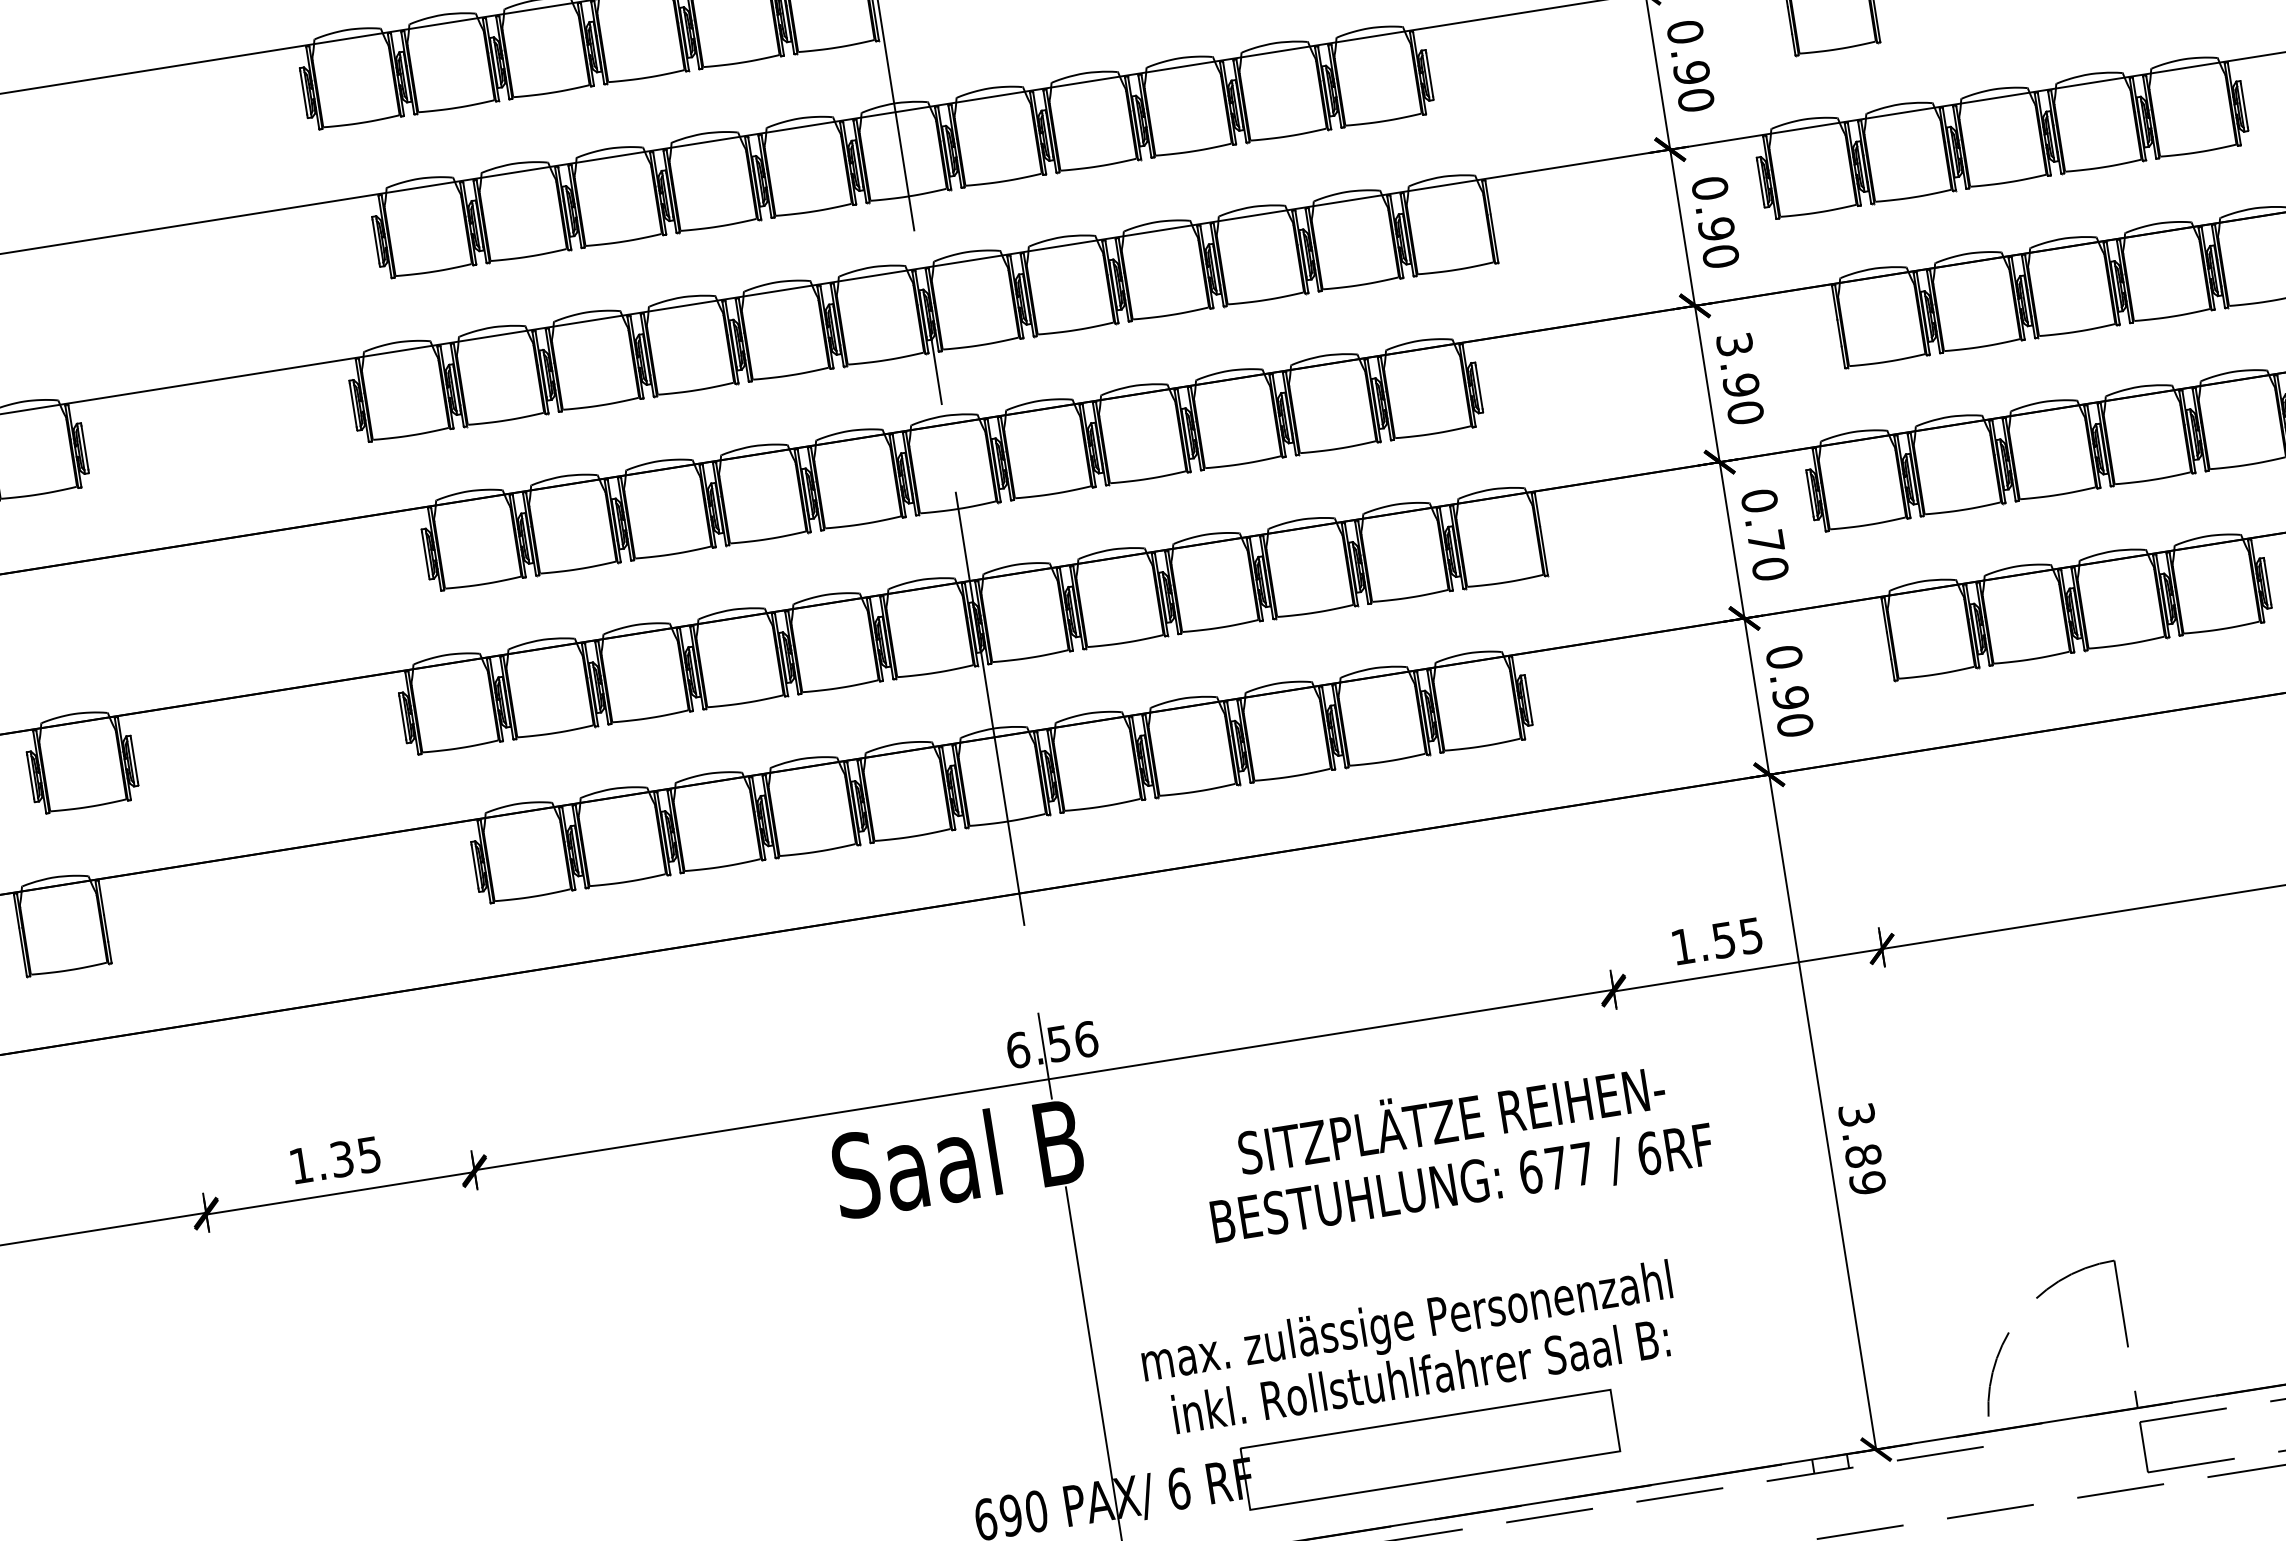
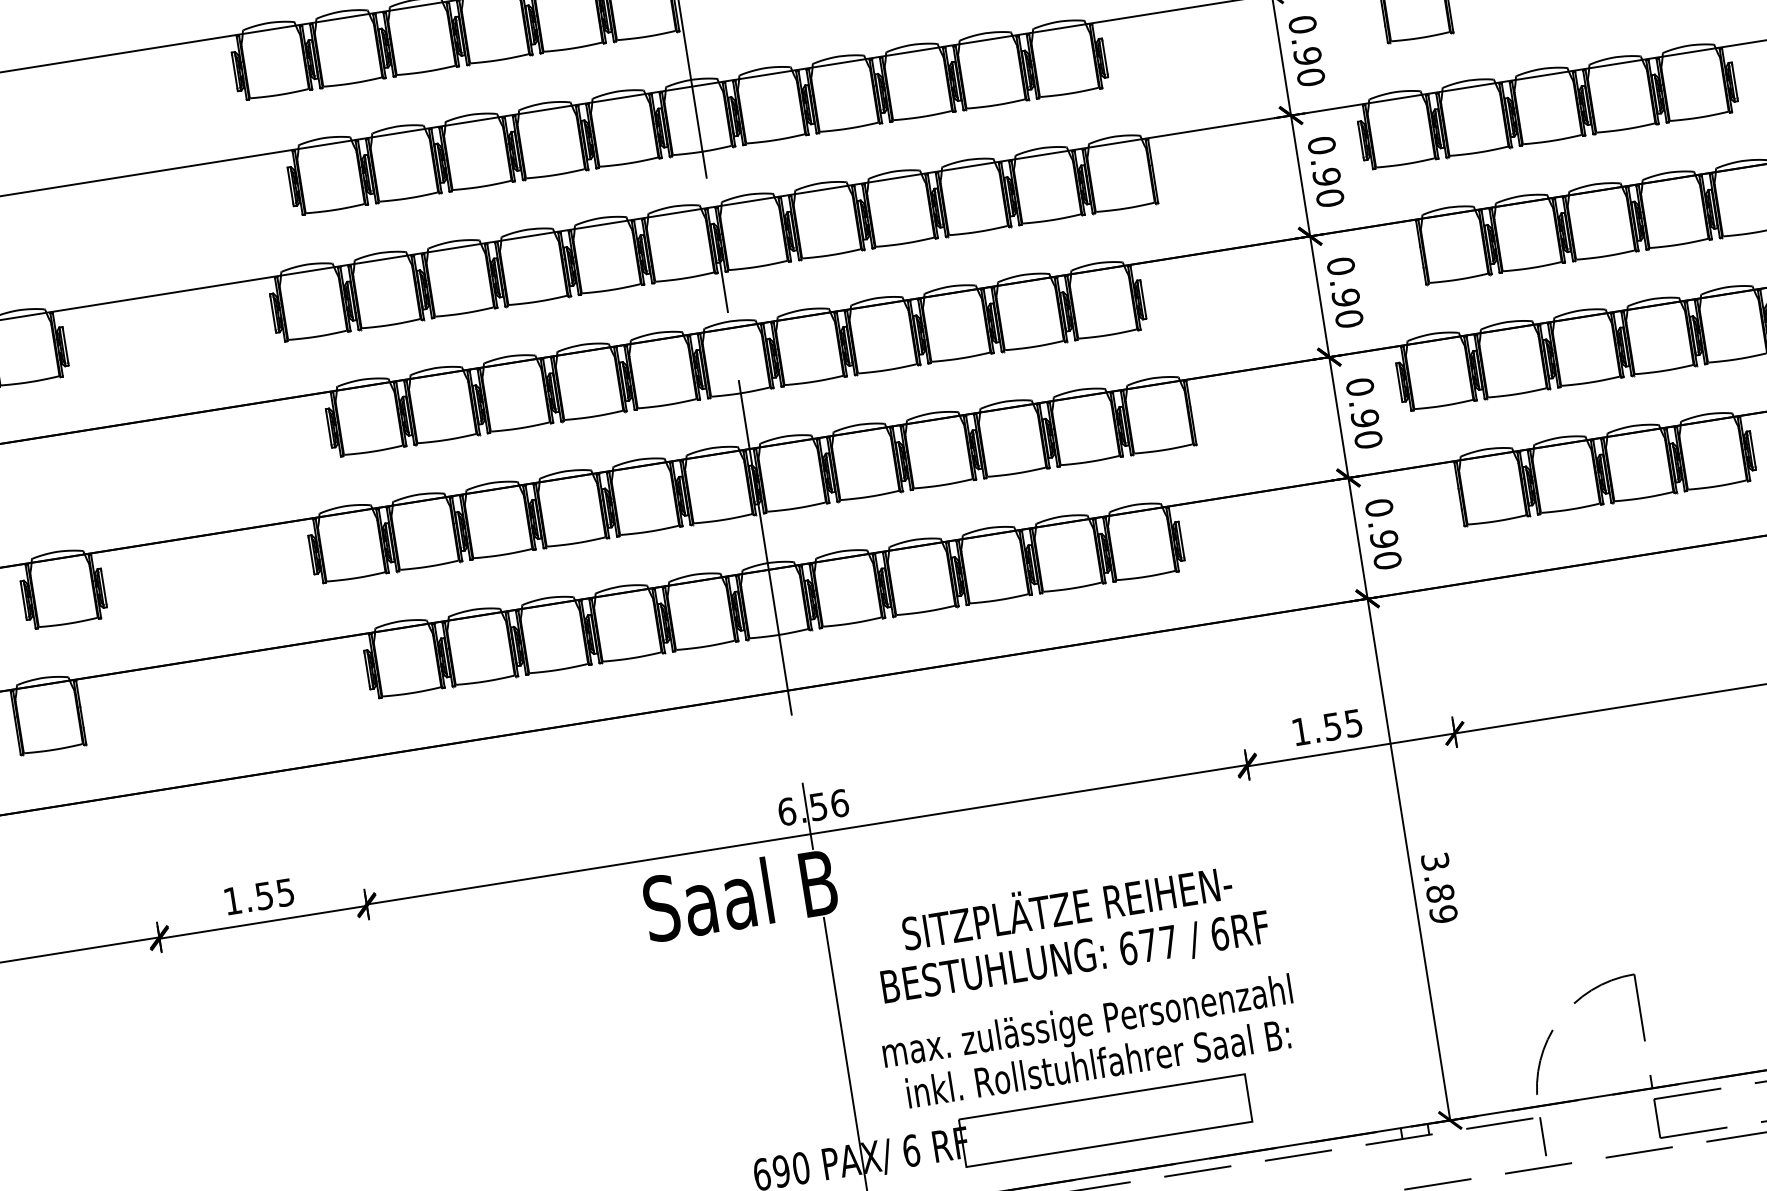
text: (1734, 344) -> (1340, 266), 3.90 -> 0.90
text: (1765, 540) -> (1364, 417), 0.70 -> 0.90
text: (1459, 1156) -> (1073, 936), moved
text: (341, 1158) -> (263, 895), 1.35 -> 1.55
line: (1996, 1470) -> (1543, 1136), added

